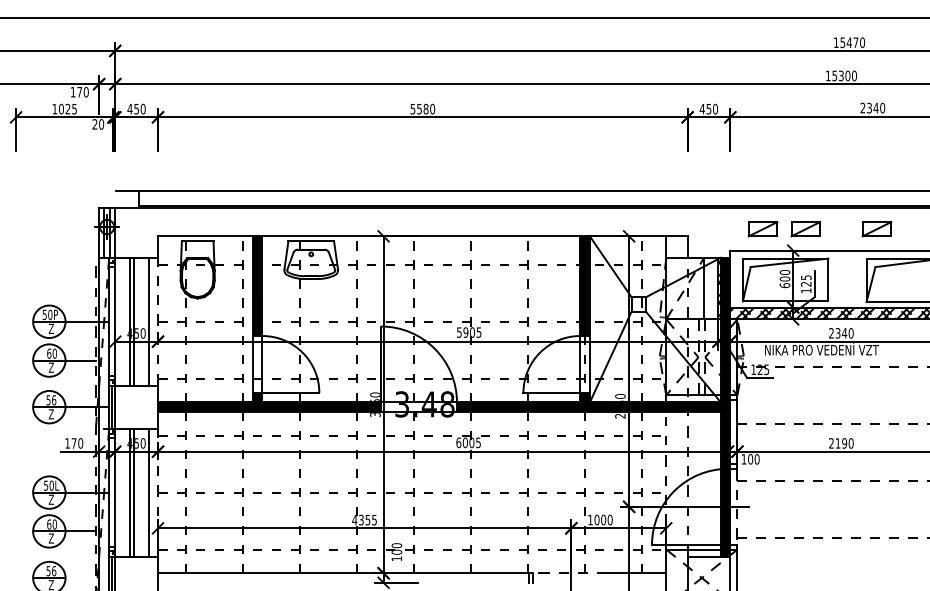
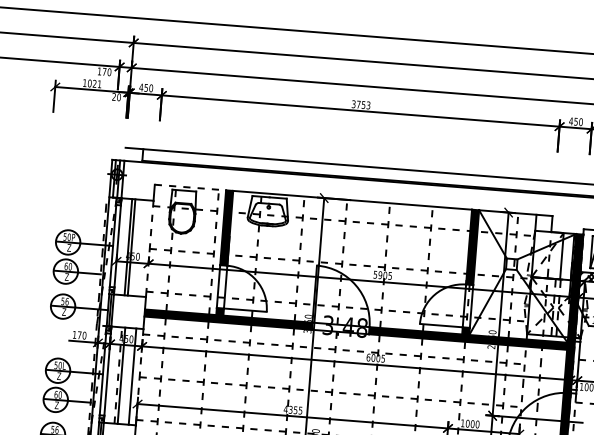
text: (422, 108) -> (361, 104), 5580 -> 3753
text: (74, 109) -> (99, 84), 1025 -> 1021
line: (205, 236) -> (190, 187), solid -> dashed
line: (148, 321) -> (142, 248), removed
line: (129, 492) -> (118, 375), solid -> dashed

